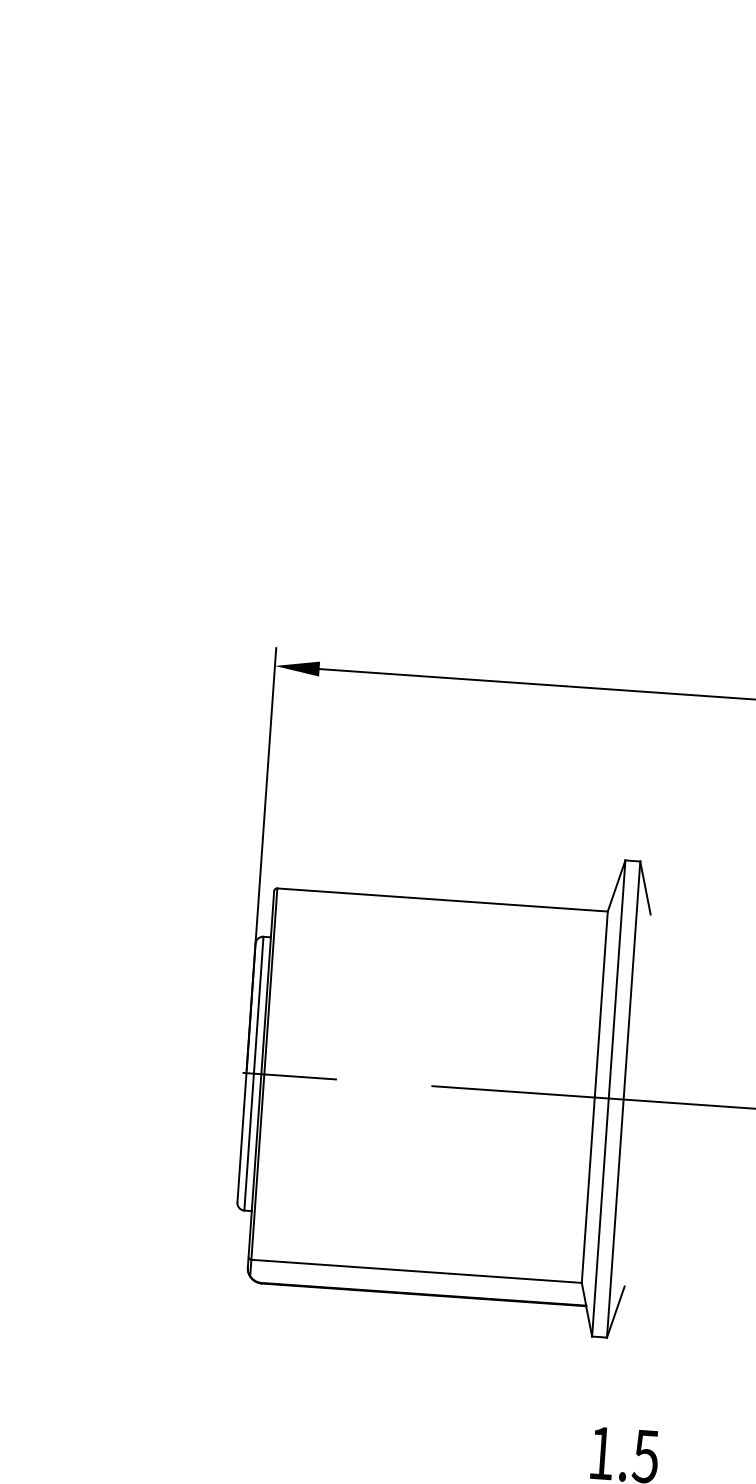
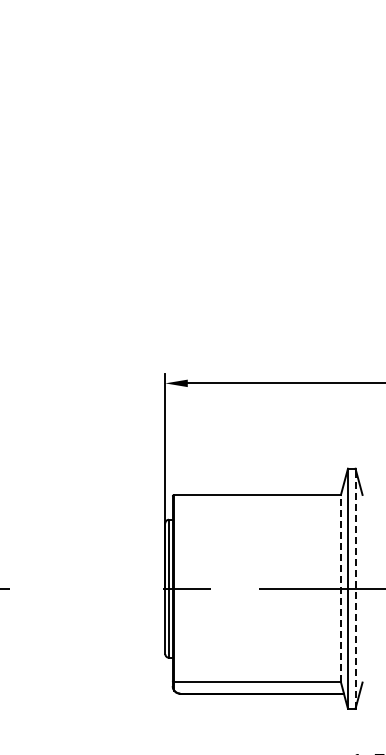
line: (593, 1096) -> (340, 588), solid -> dashed
line: (623, 1099) -> (355, 588), solid -> dashed

